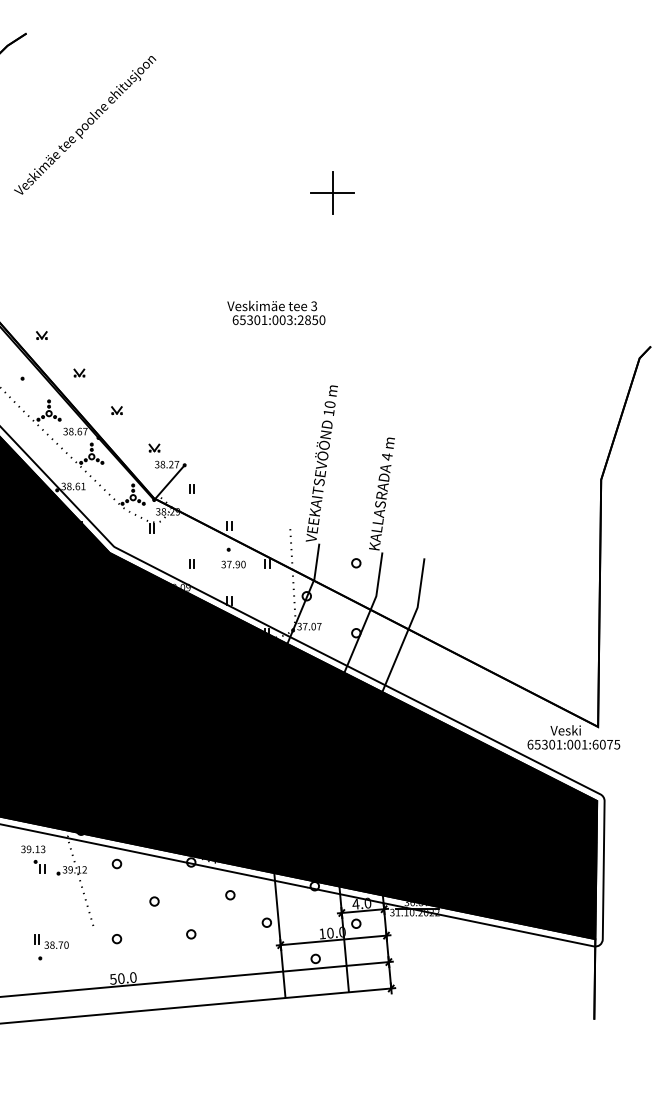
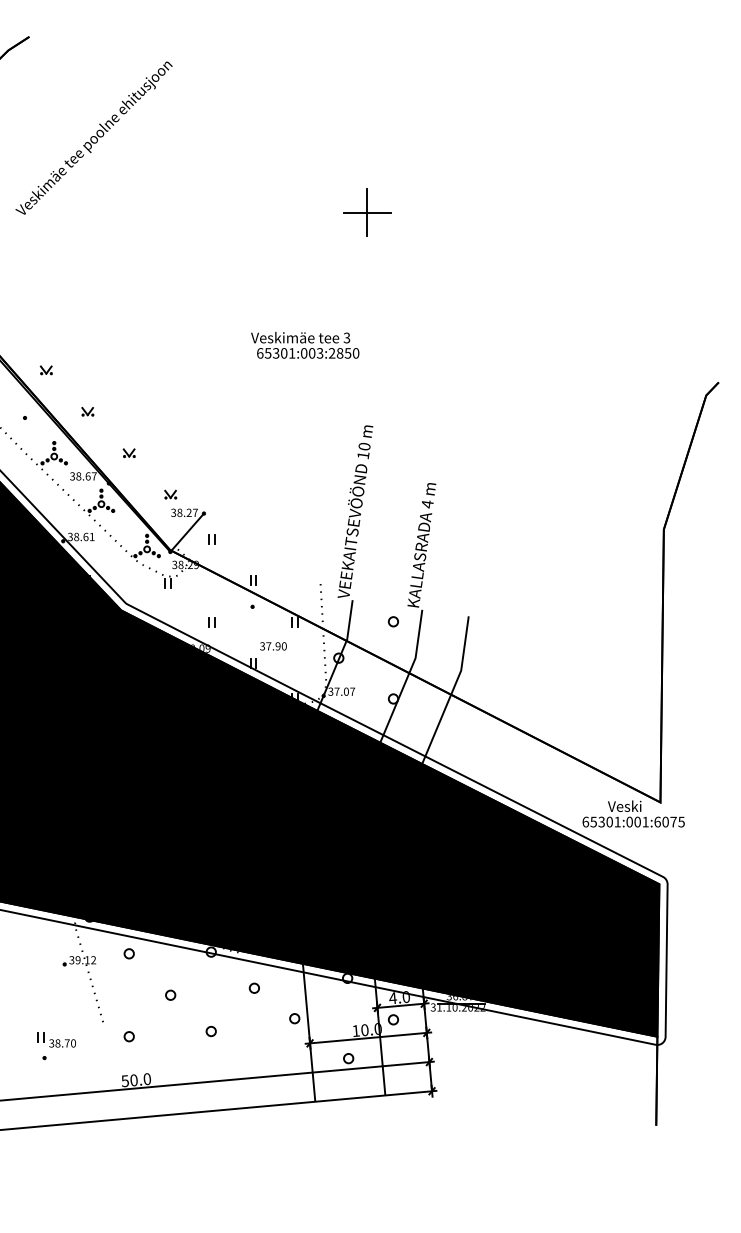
text: (233, 564) -> (273, 646), moved
part: (33, 859) -> (37, 948), removed

